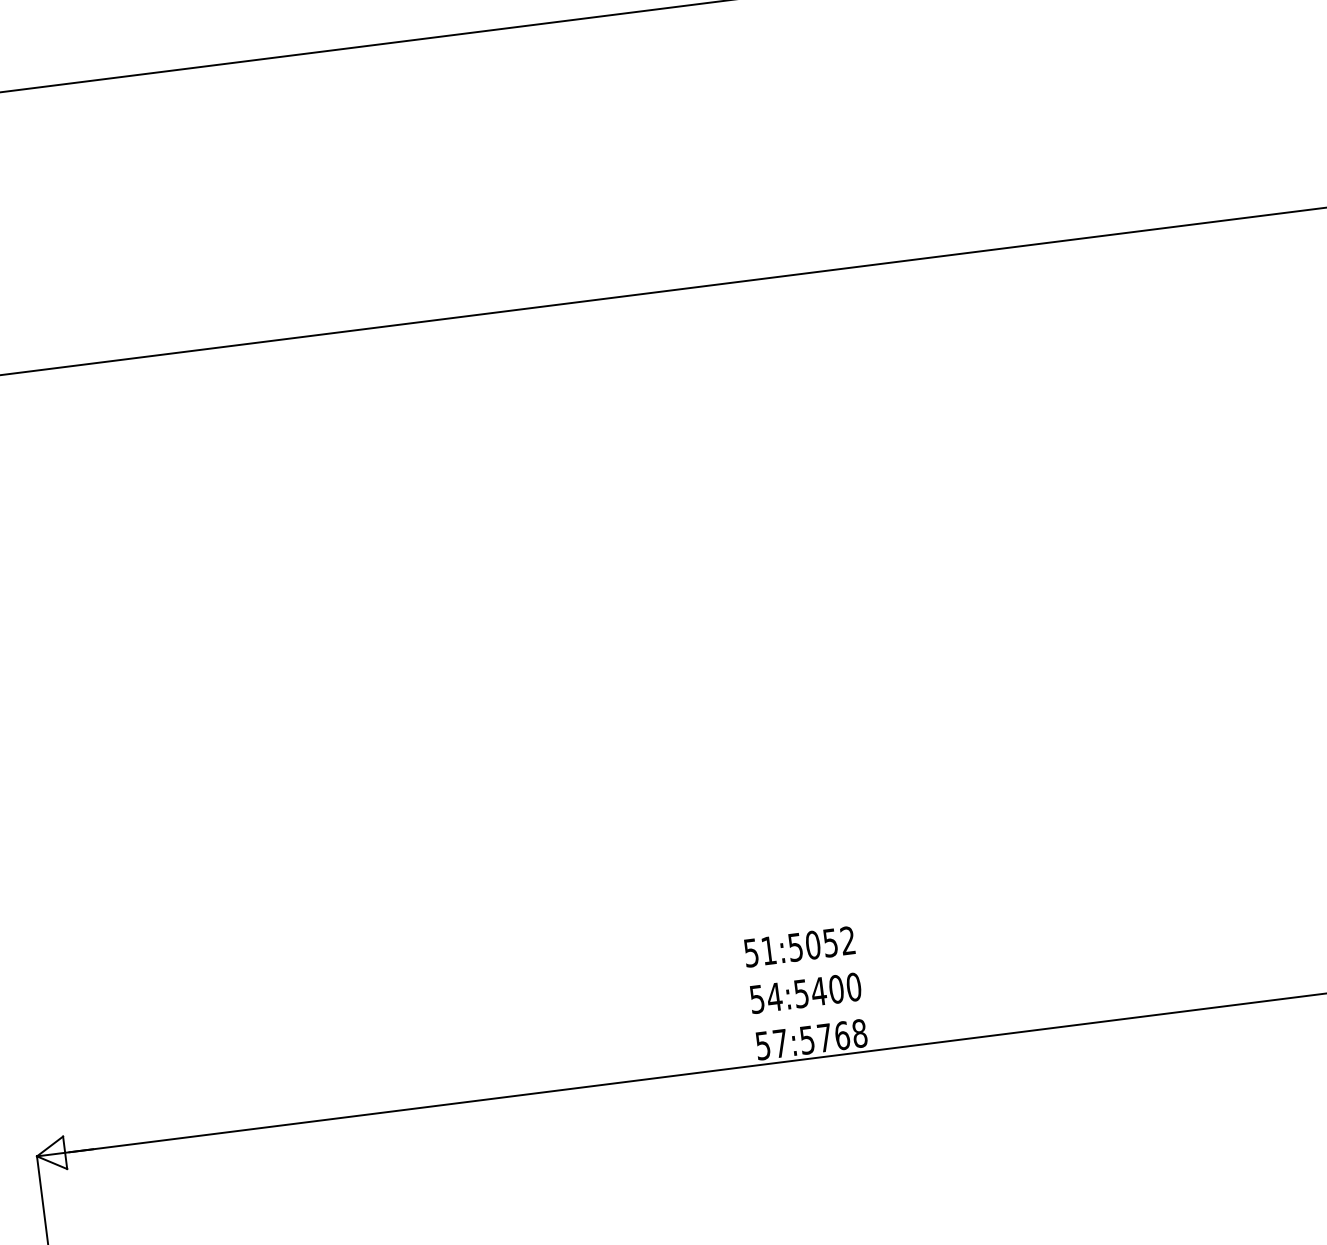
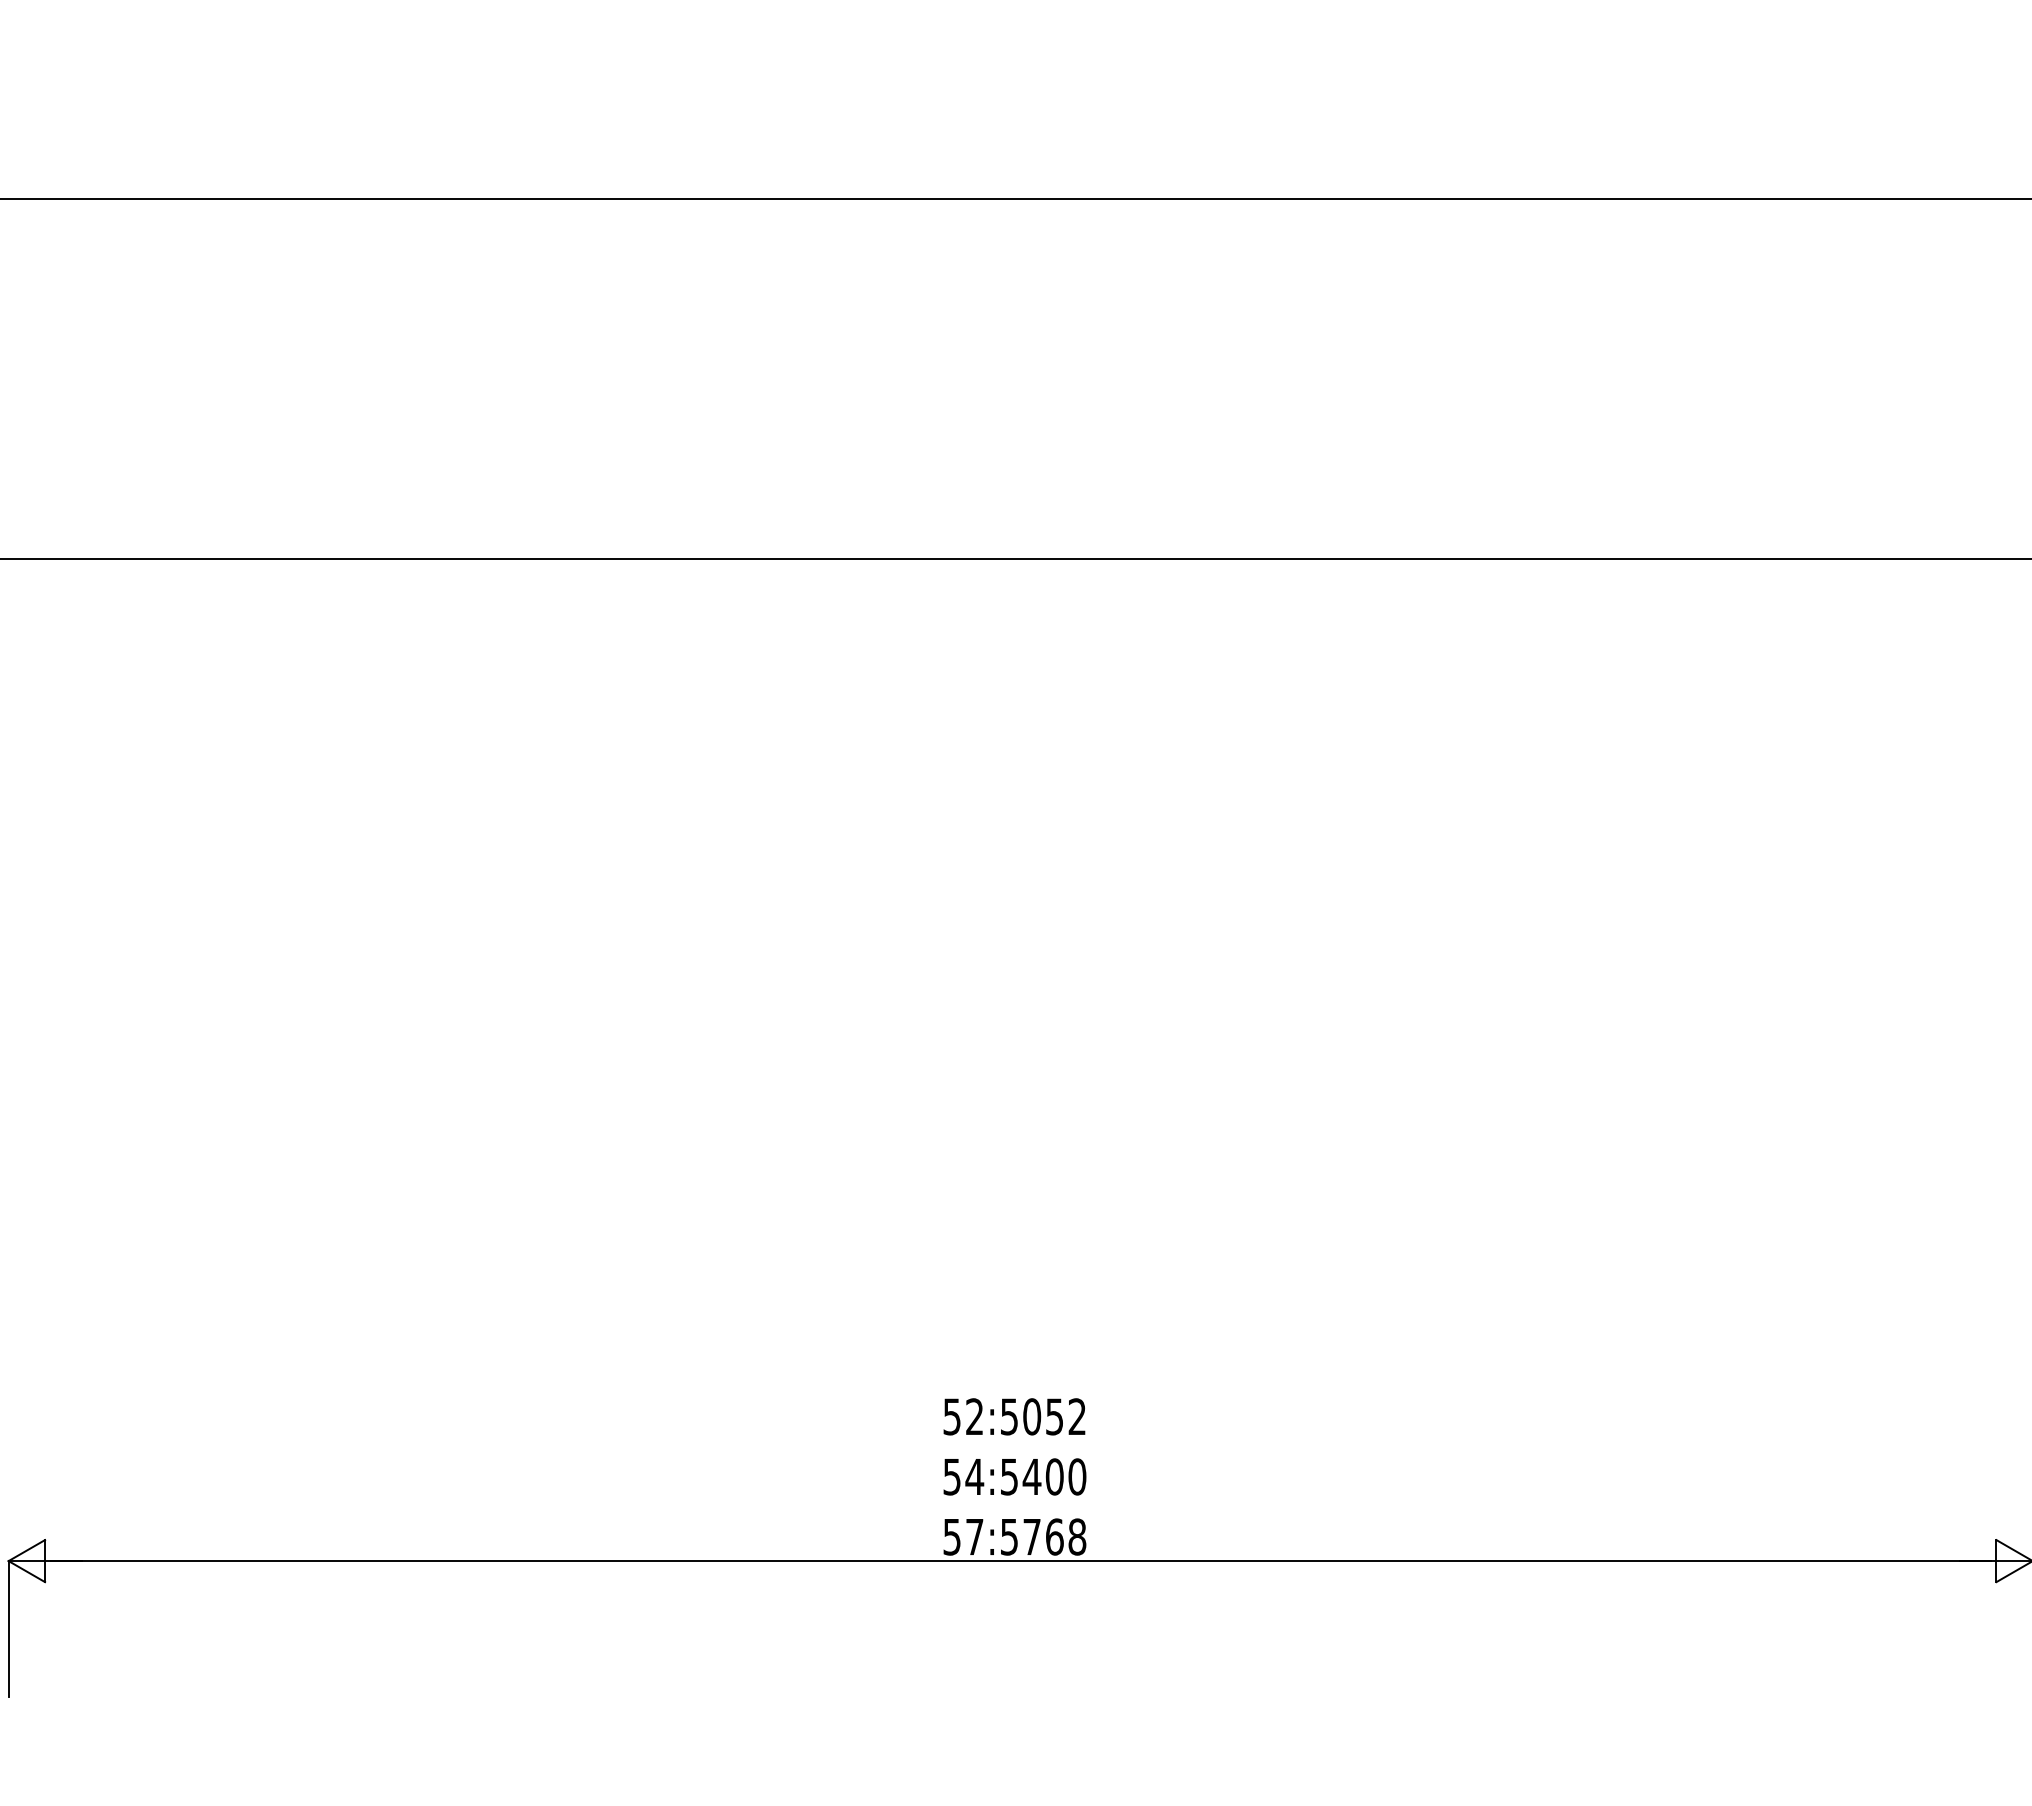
text: (768, 950) -> (974, 1416), 51:5052 -> 52:5052

